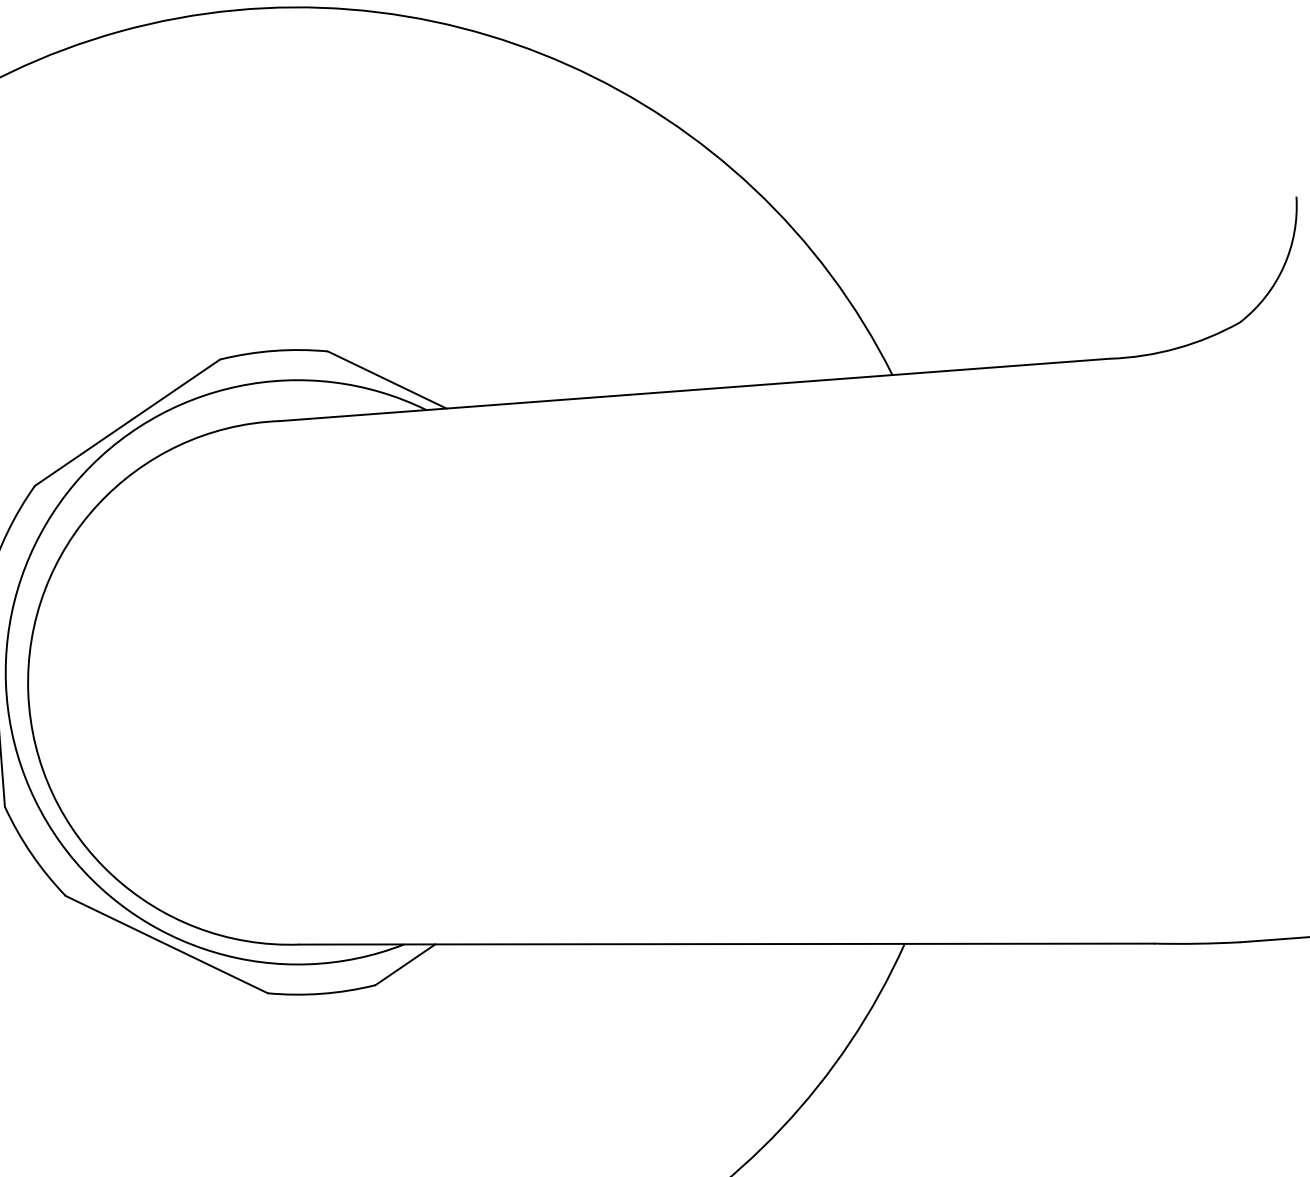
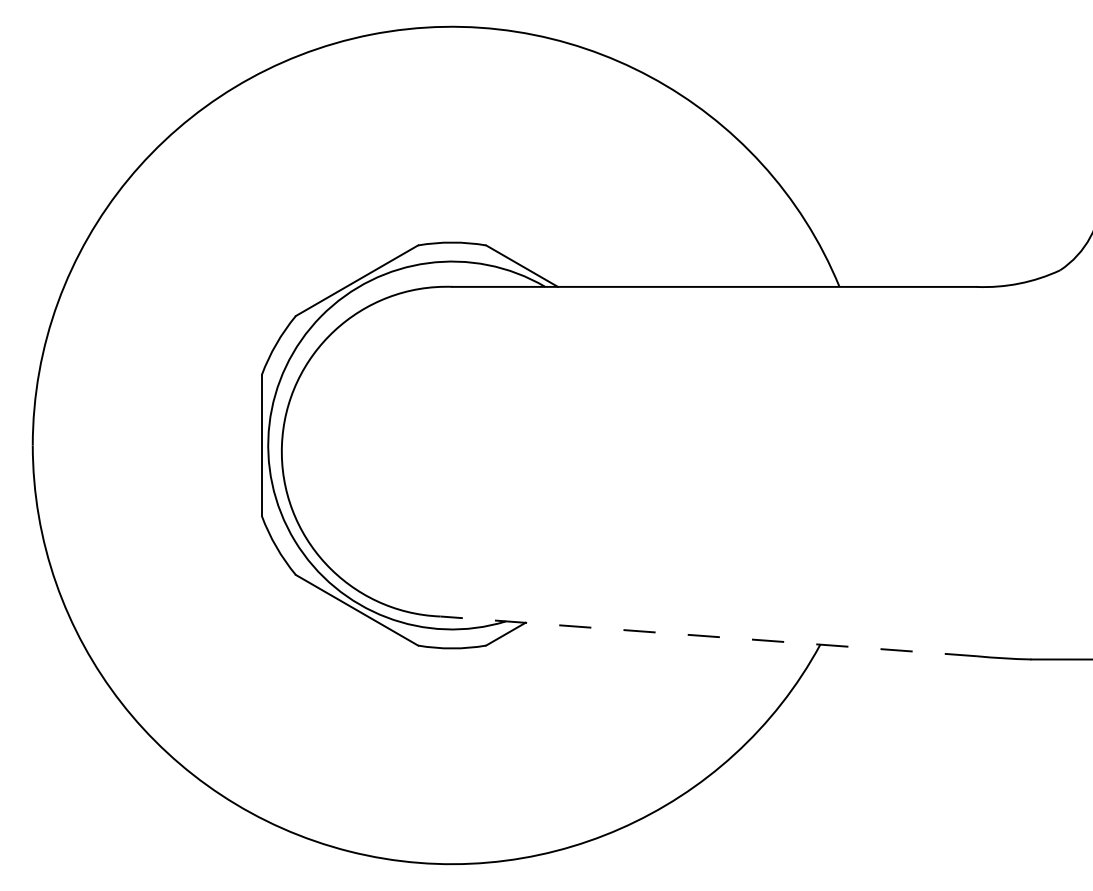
line: (726, 944) -> (708, 636), solid -> dashed

